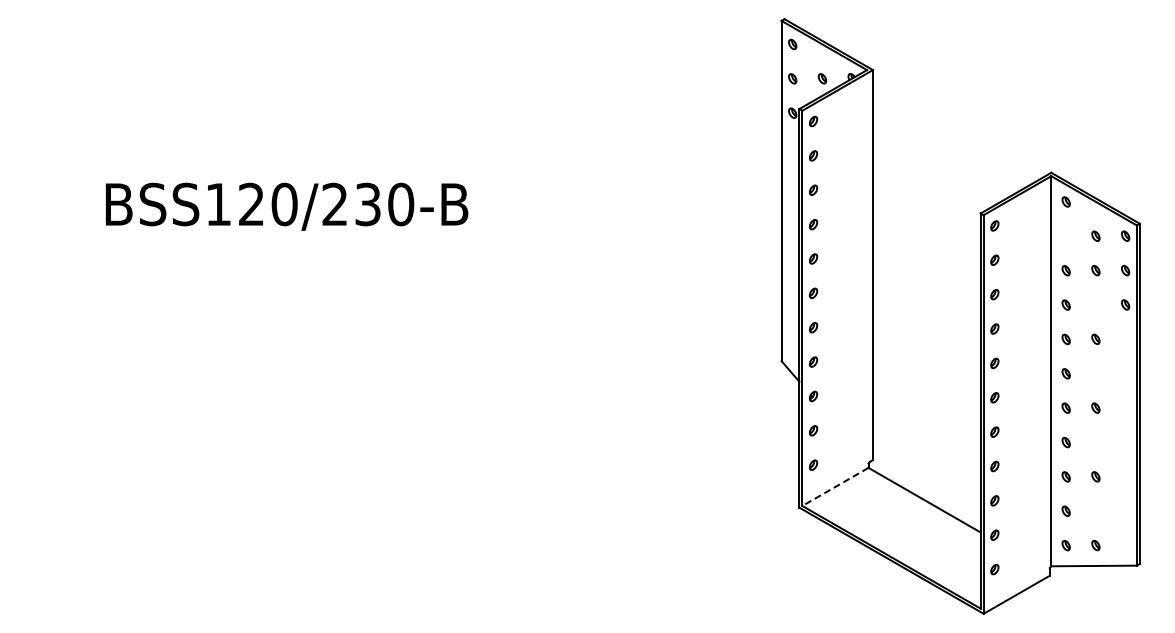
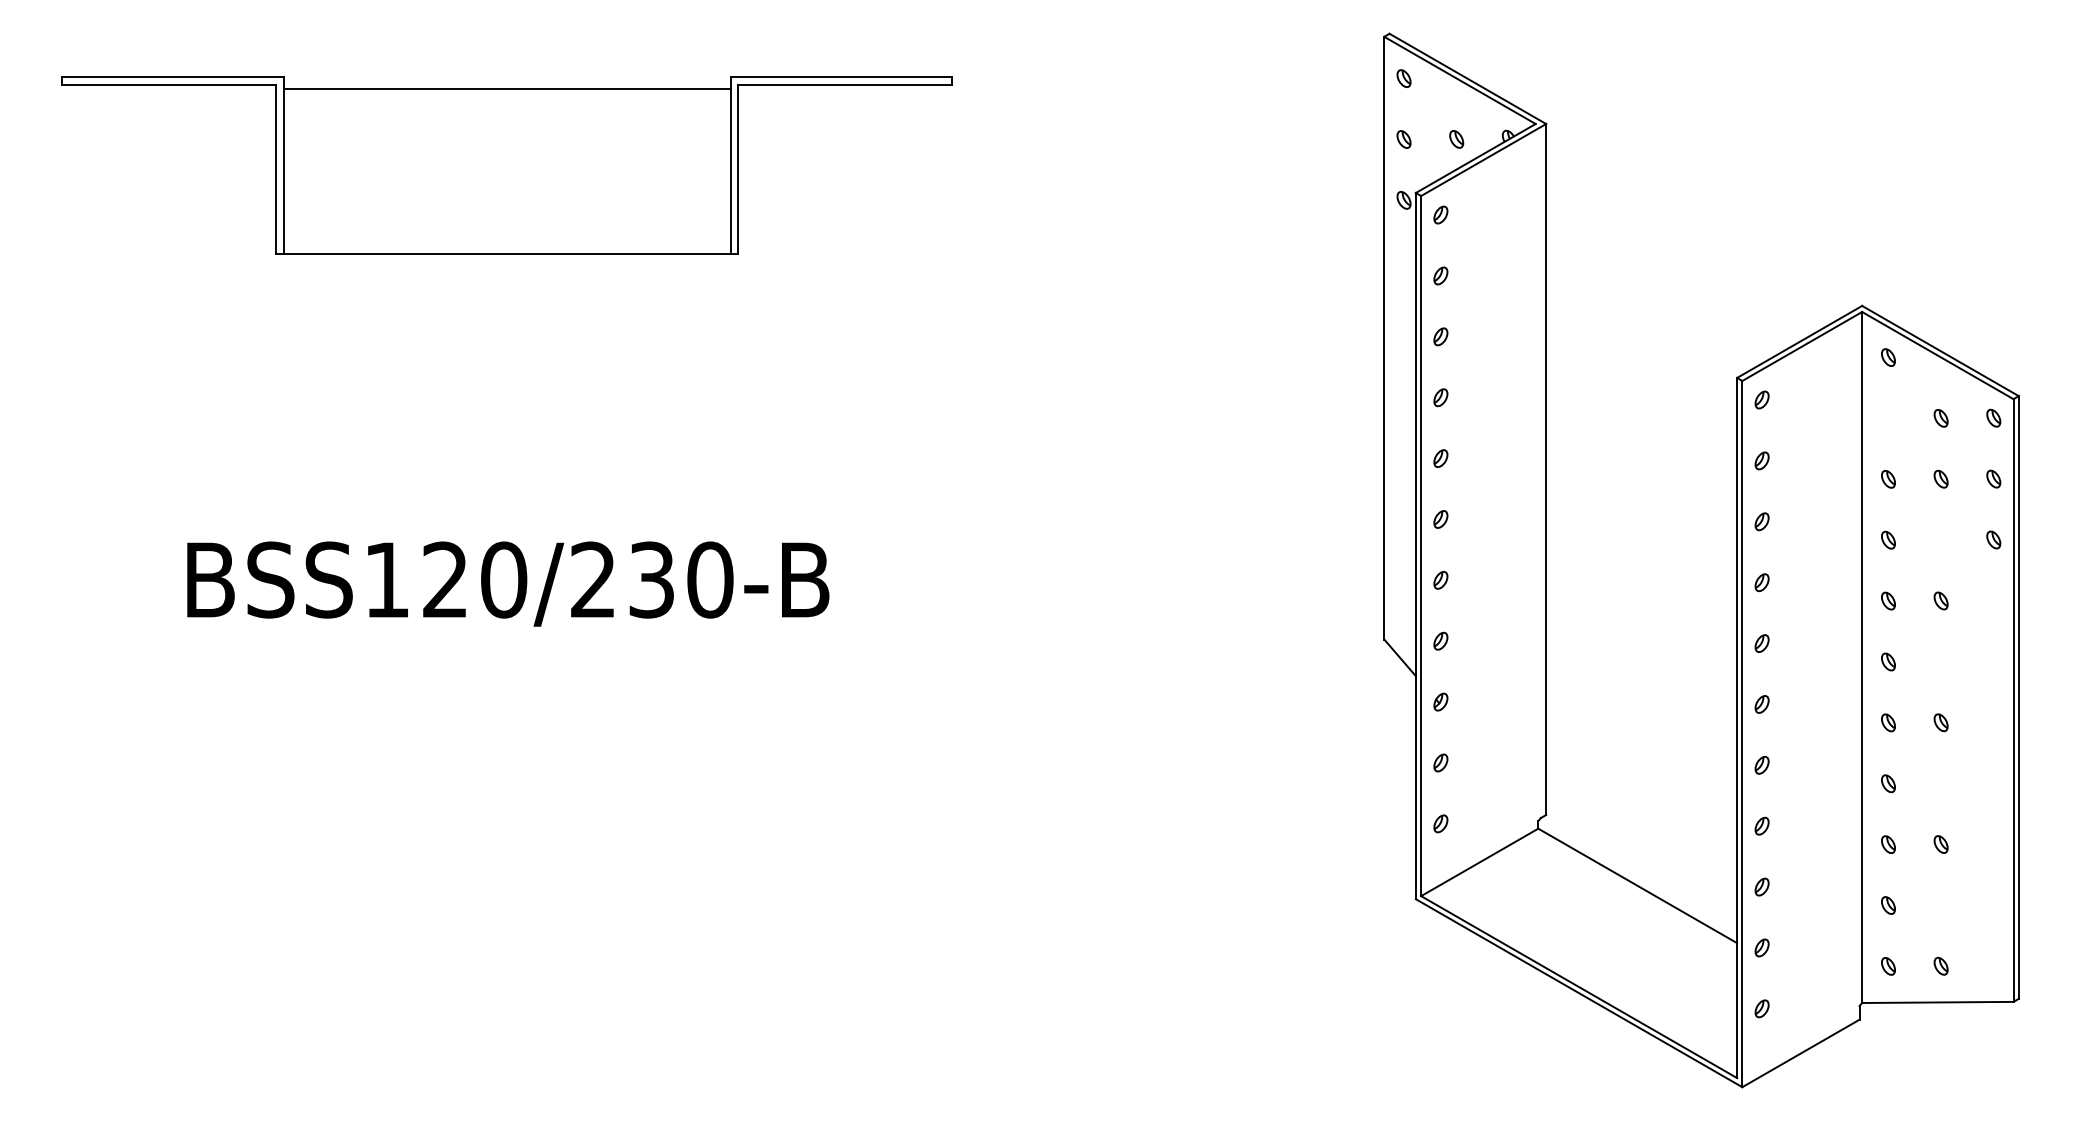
part: (286, 93) -> (507, 165), added
text: (287, 206) -> (509, 583), moved
line: (835, 487) -> (1479, 863), dashed -> solid

